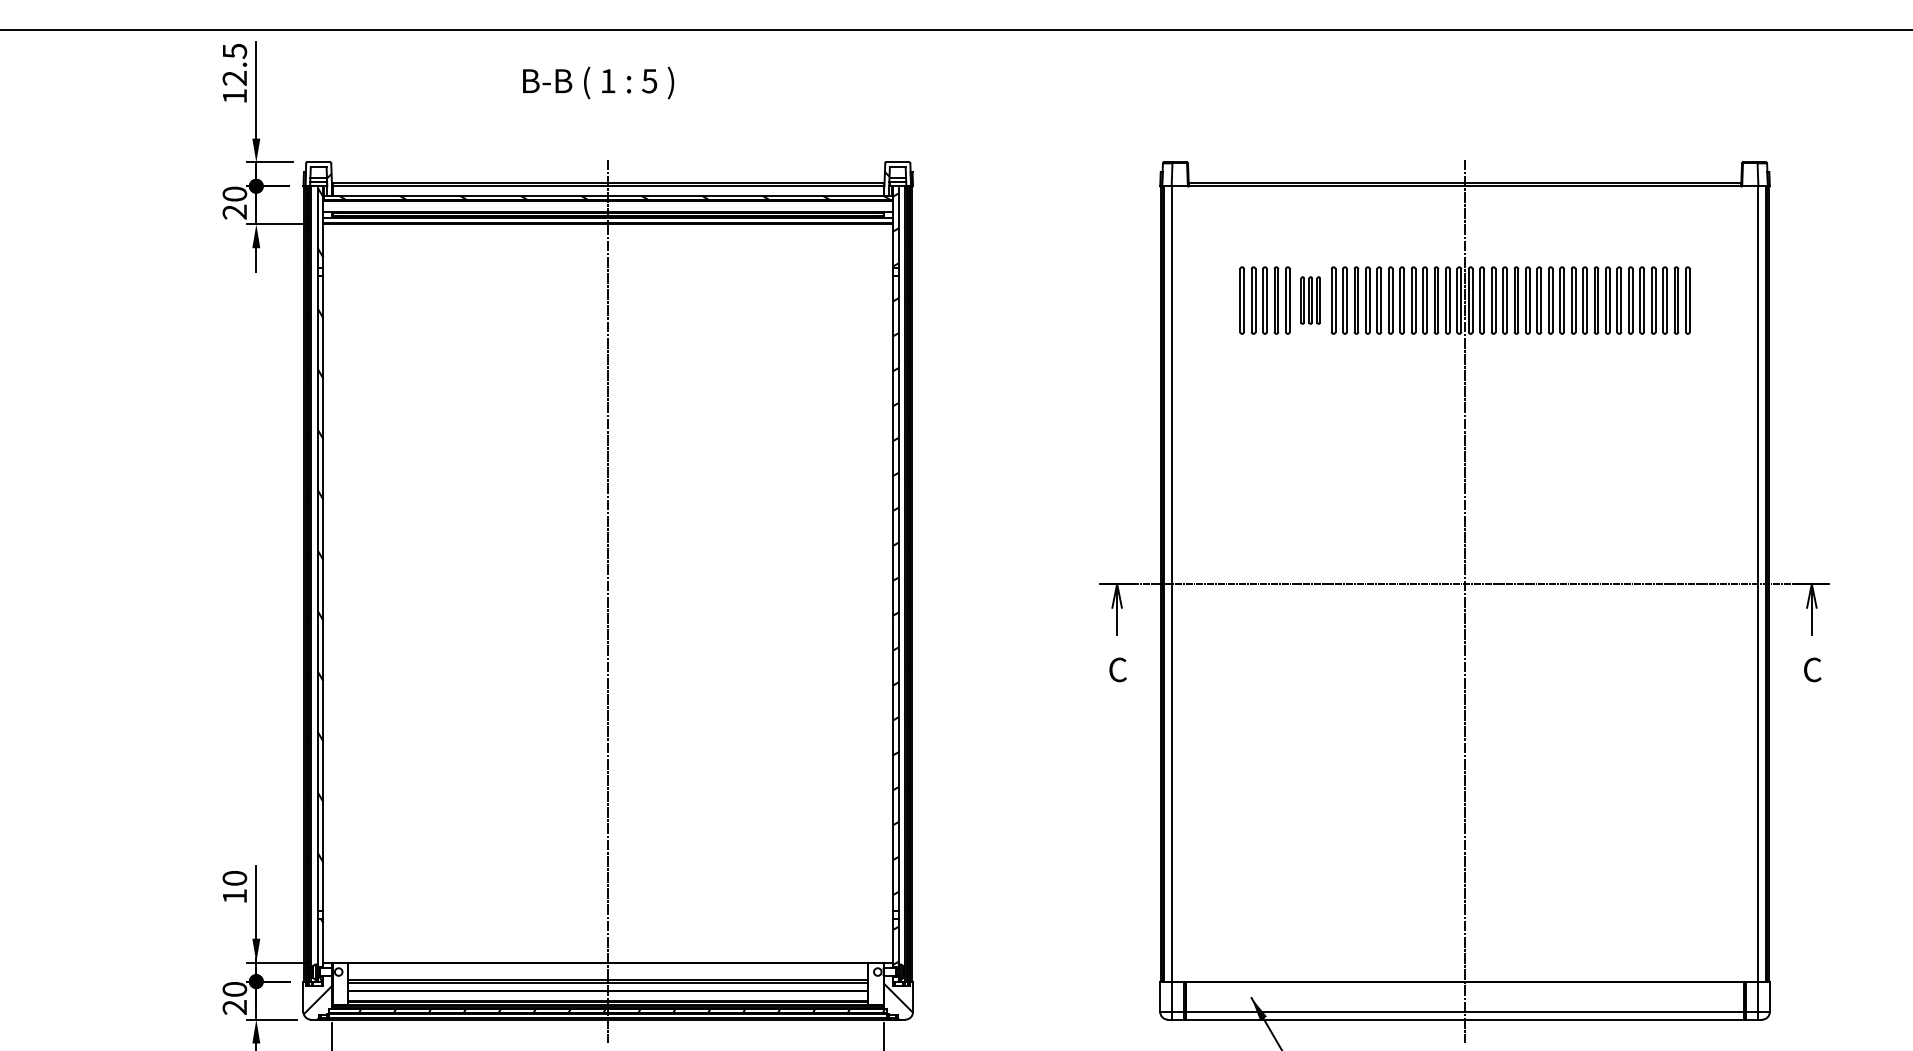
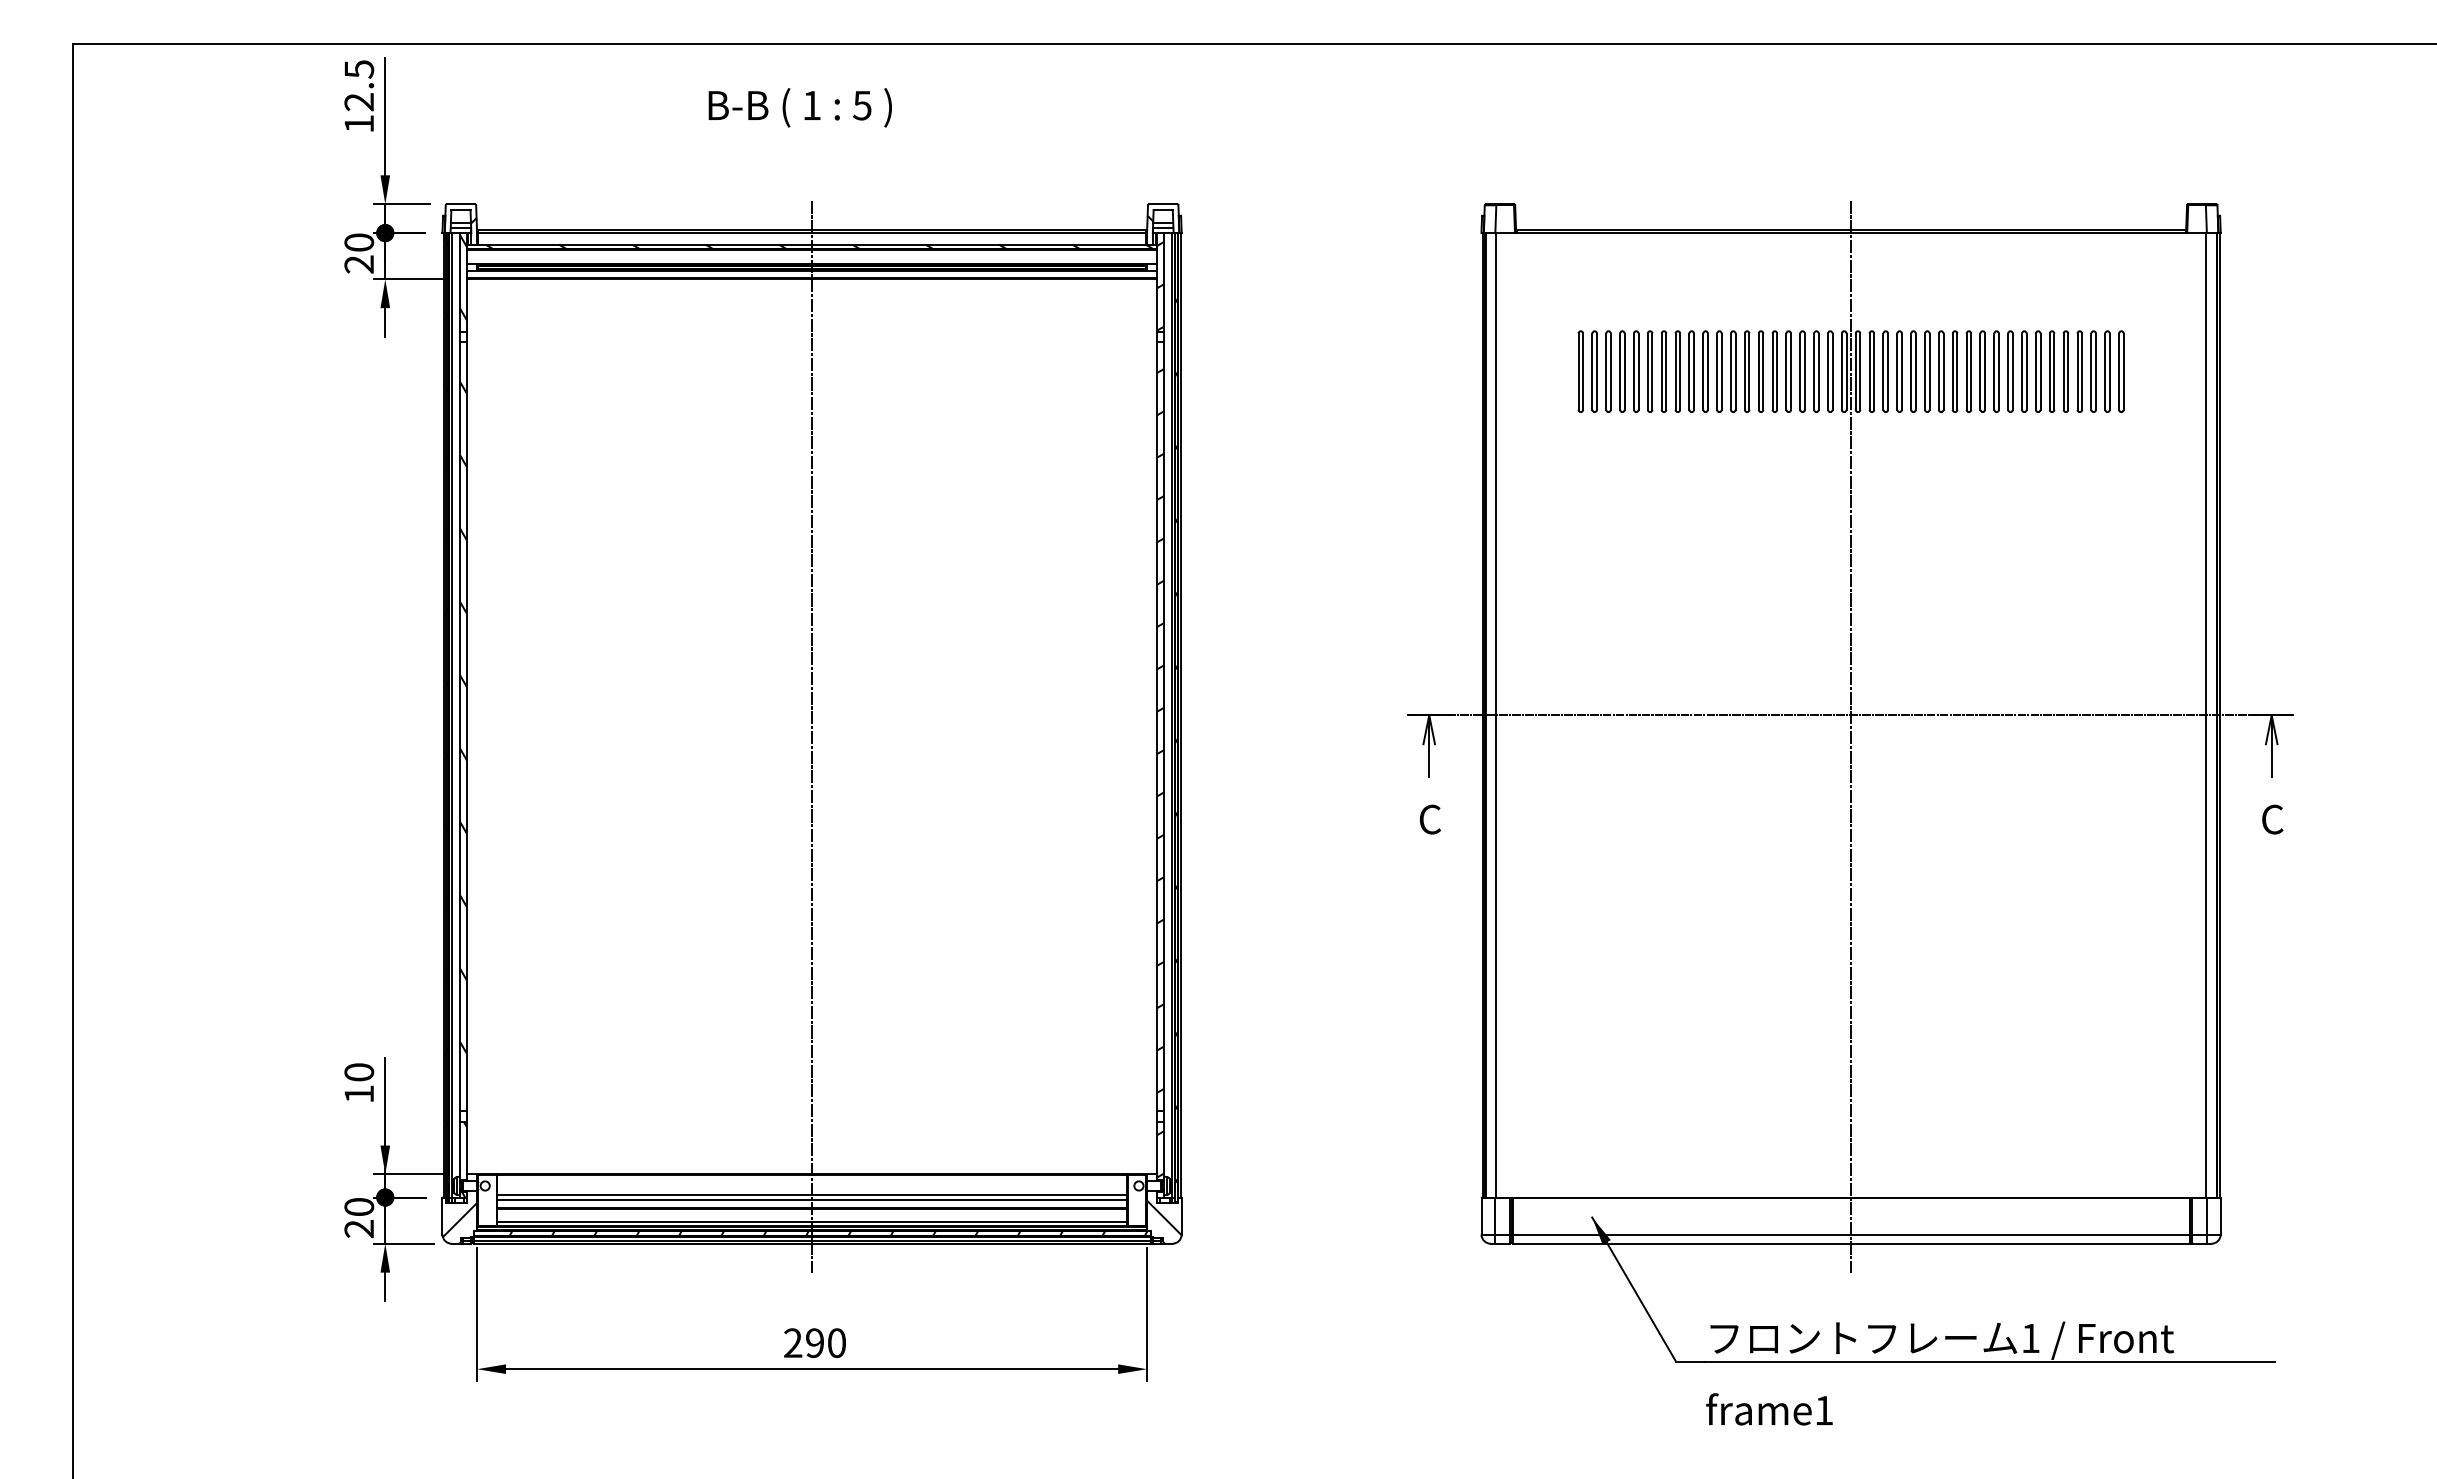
part: (1310, 300) -> (1663, 371), size x1.43

